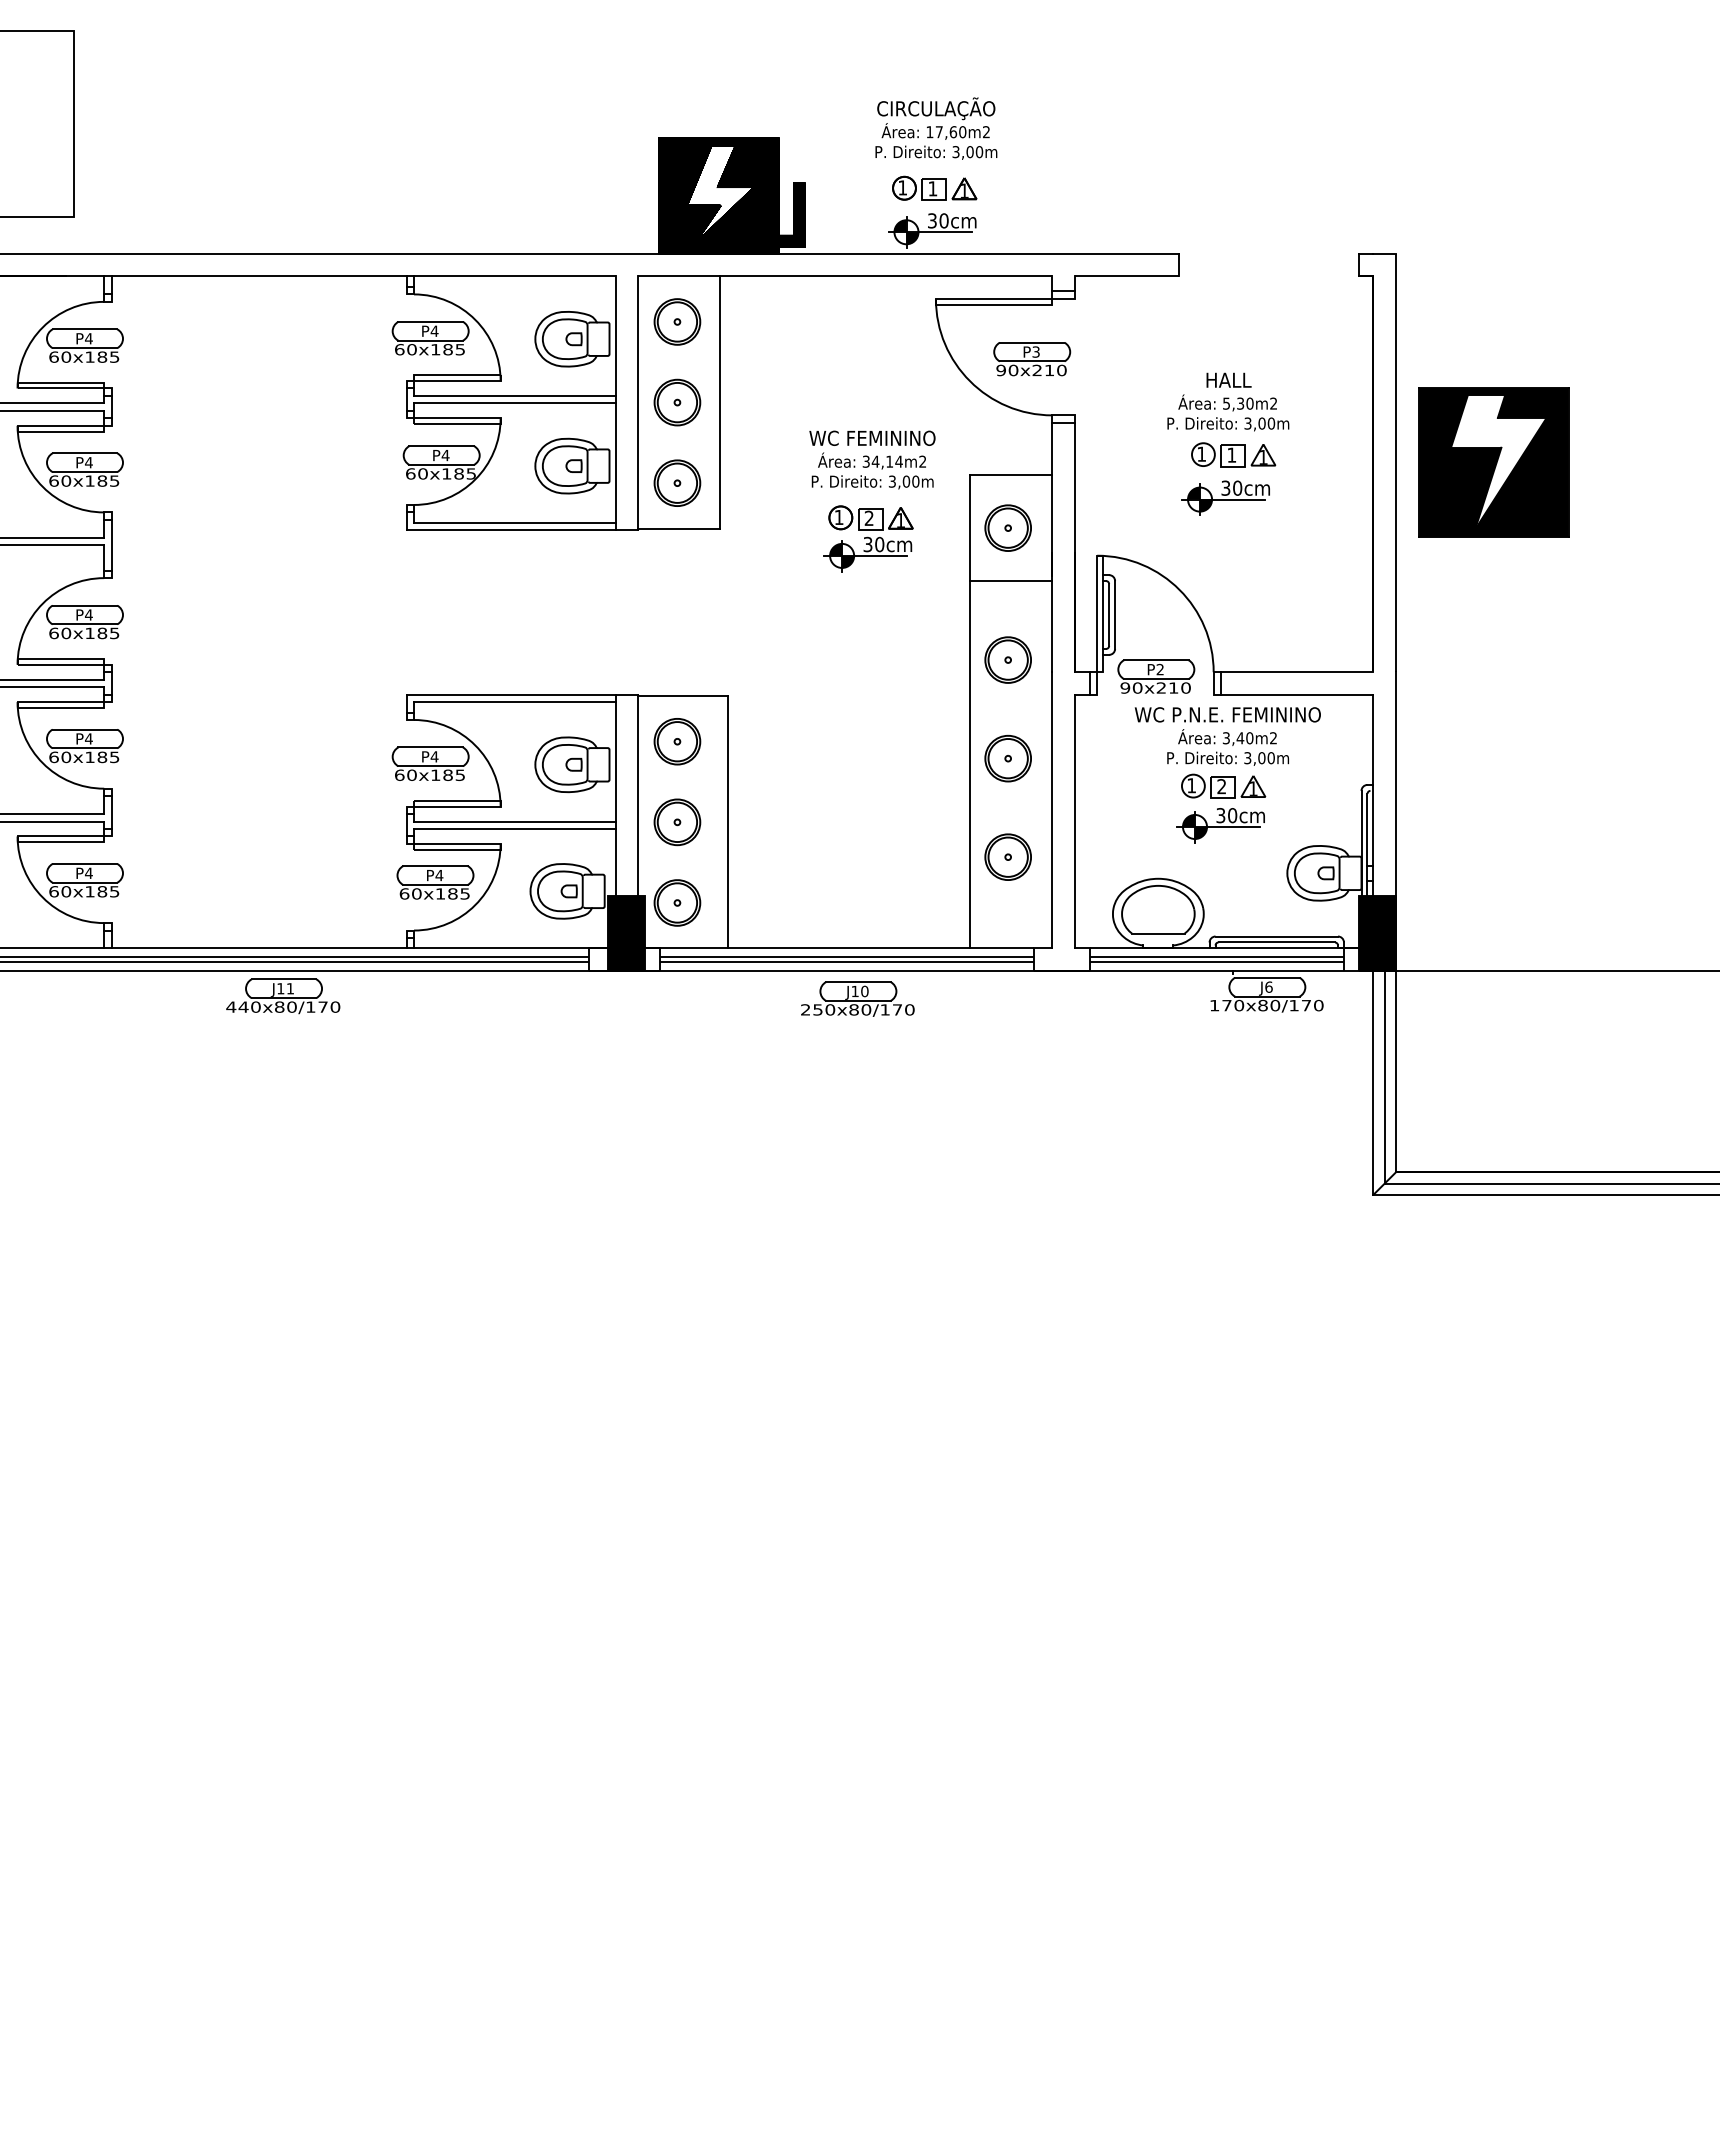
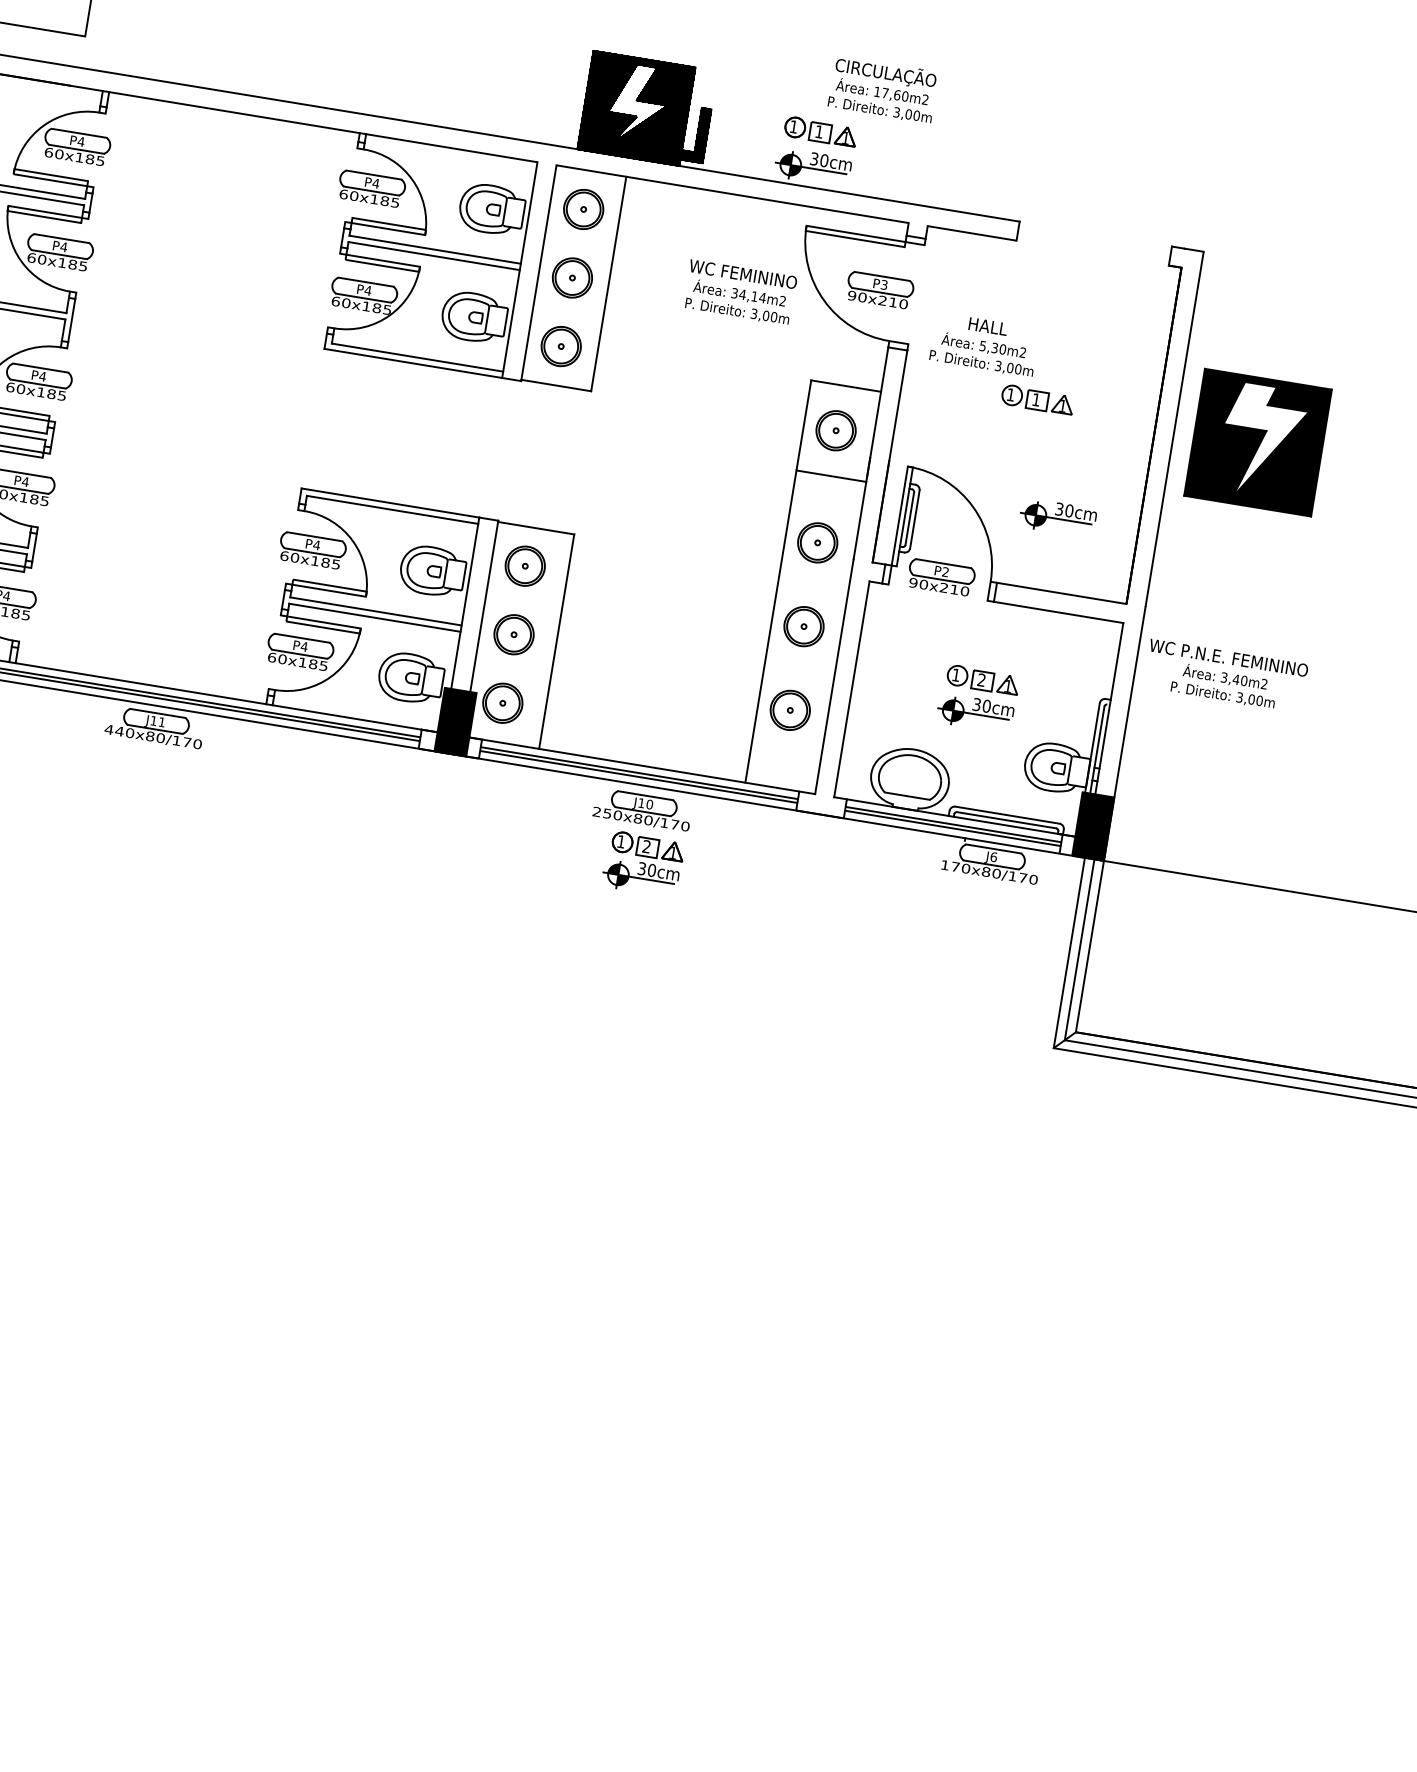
text: (936, 128) -> (883, 89), moved
text: (1228, 401) -> (984, 344), moved
text: (872, 459) -> (740, 292), moved
part: (1225, 497) -> (1057, 517), moved
part: (868, 538) -> (643, 863), moved
text: (1227, 736) -> (1225, 676), moved

